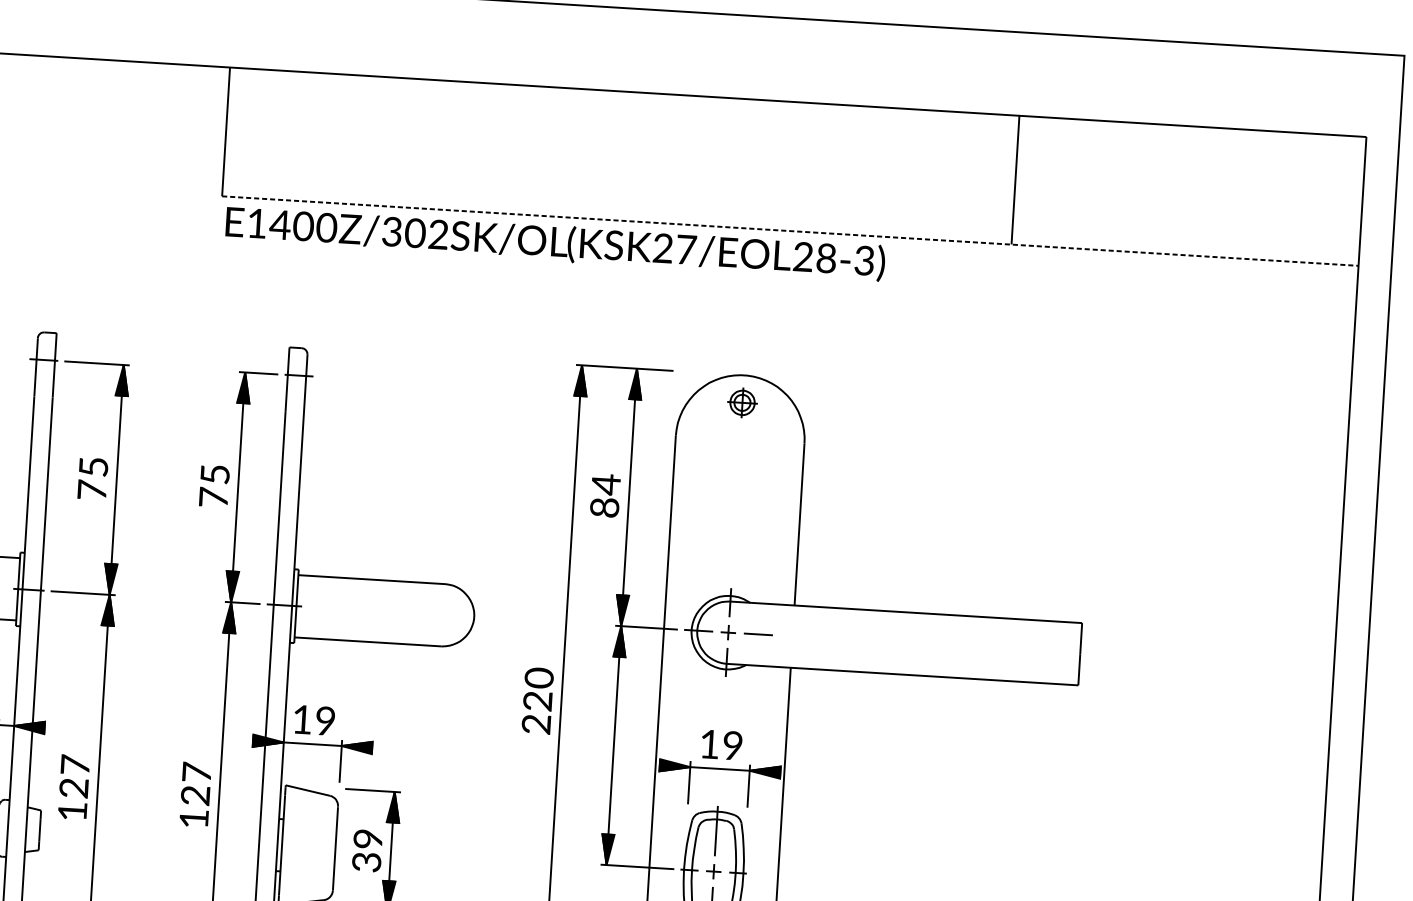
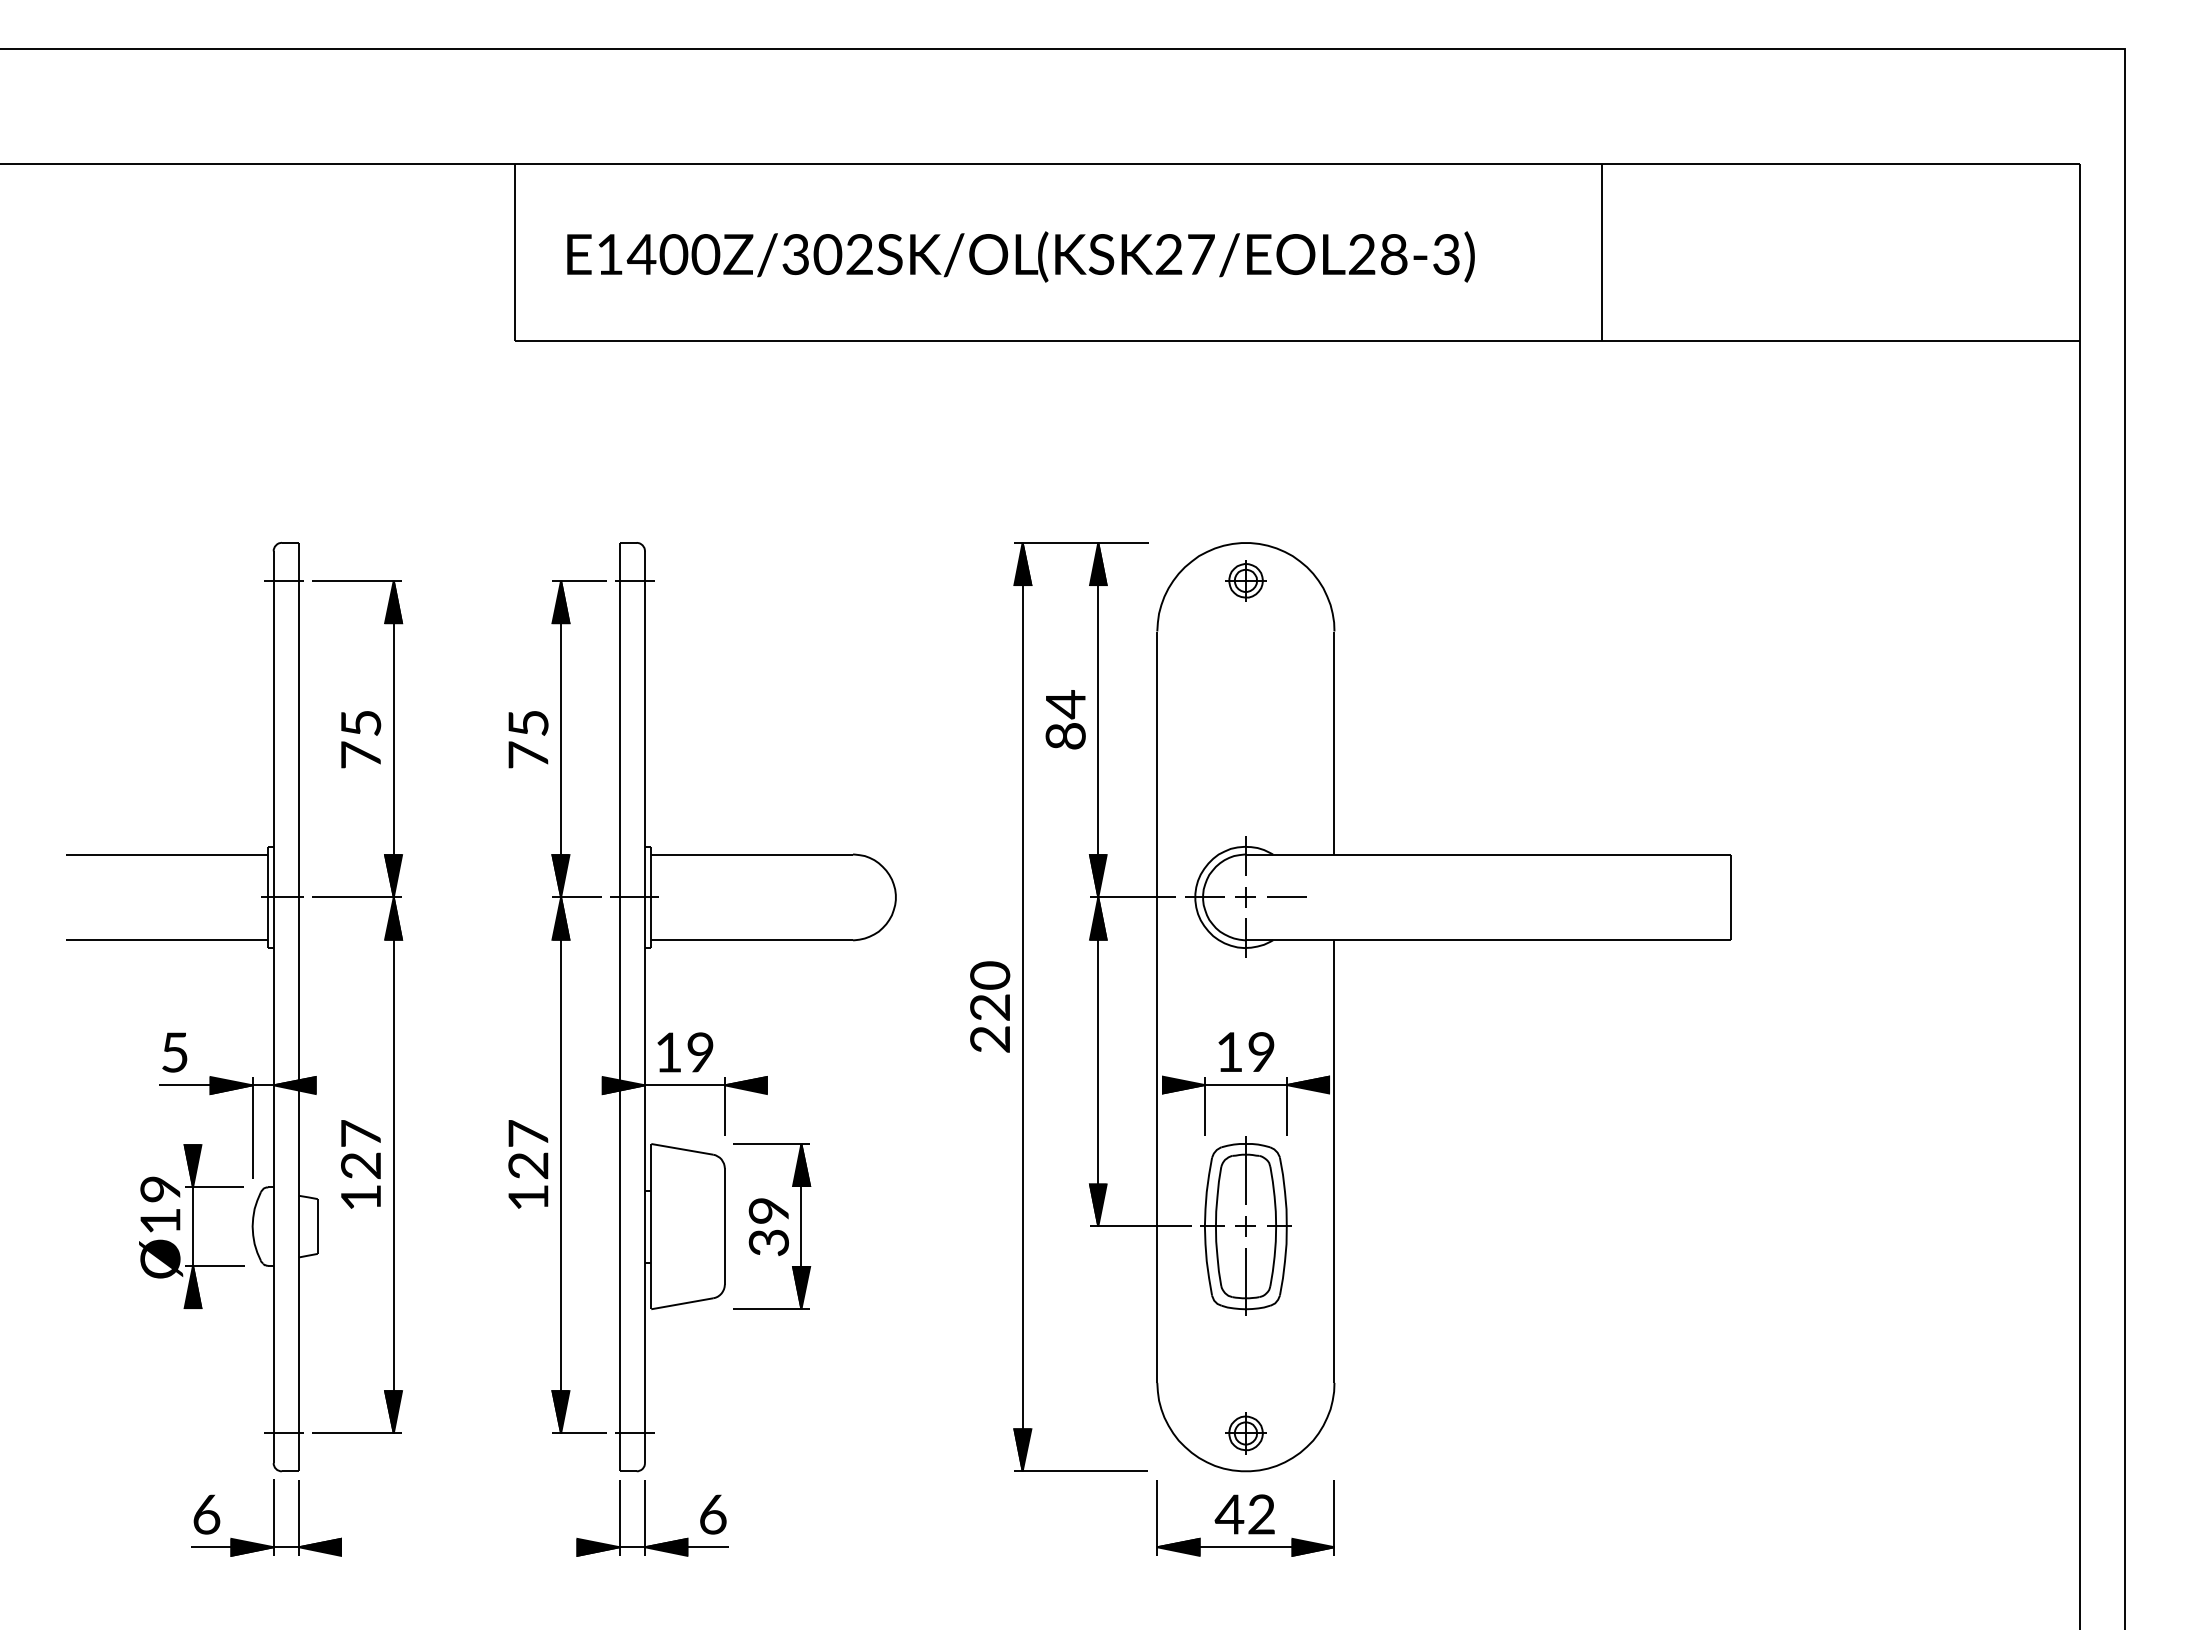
line: (790, 231) -> (1297, 341), dashed -> solid
text: (555, 243) -> (1020, 256), moved

